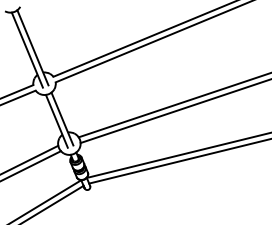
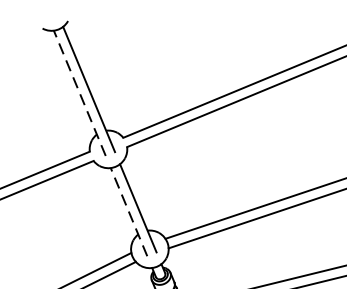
line: (27, 50) -> (80, 93), solid -> dashed
line: (56, 121) -> (128, 212), solid -> dashed

